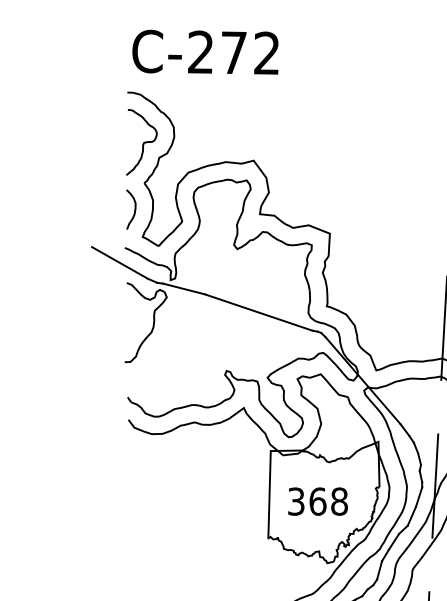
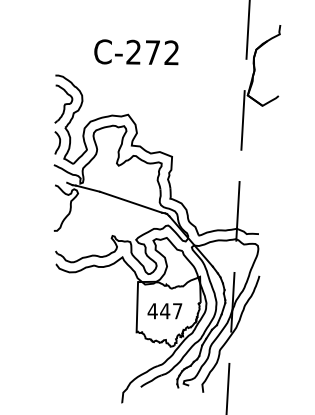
text: (205, 52) -> (136, 52), moved
line: (120, 262) -> (51, 173), removed
text: (316, 502) -> (164, 311), 368 -> 447

